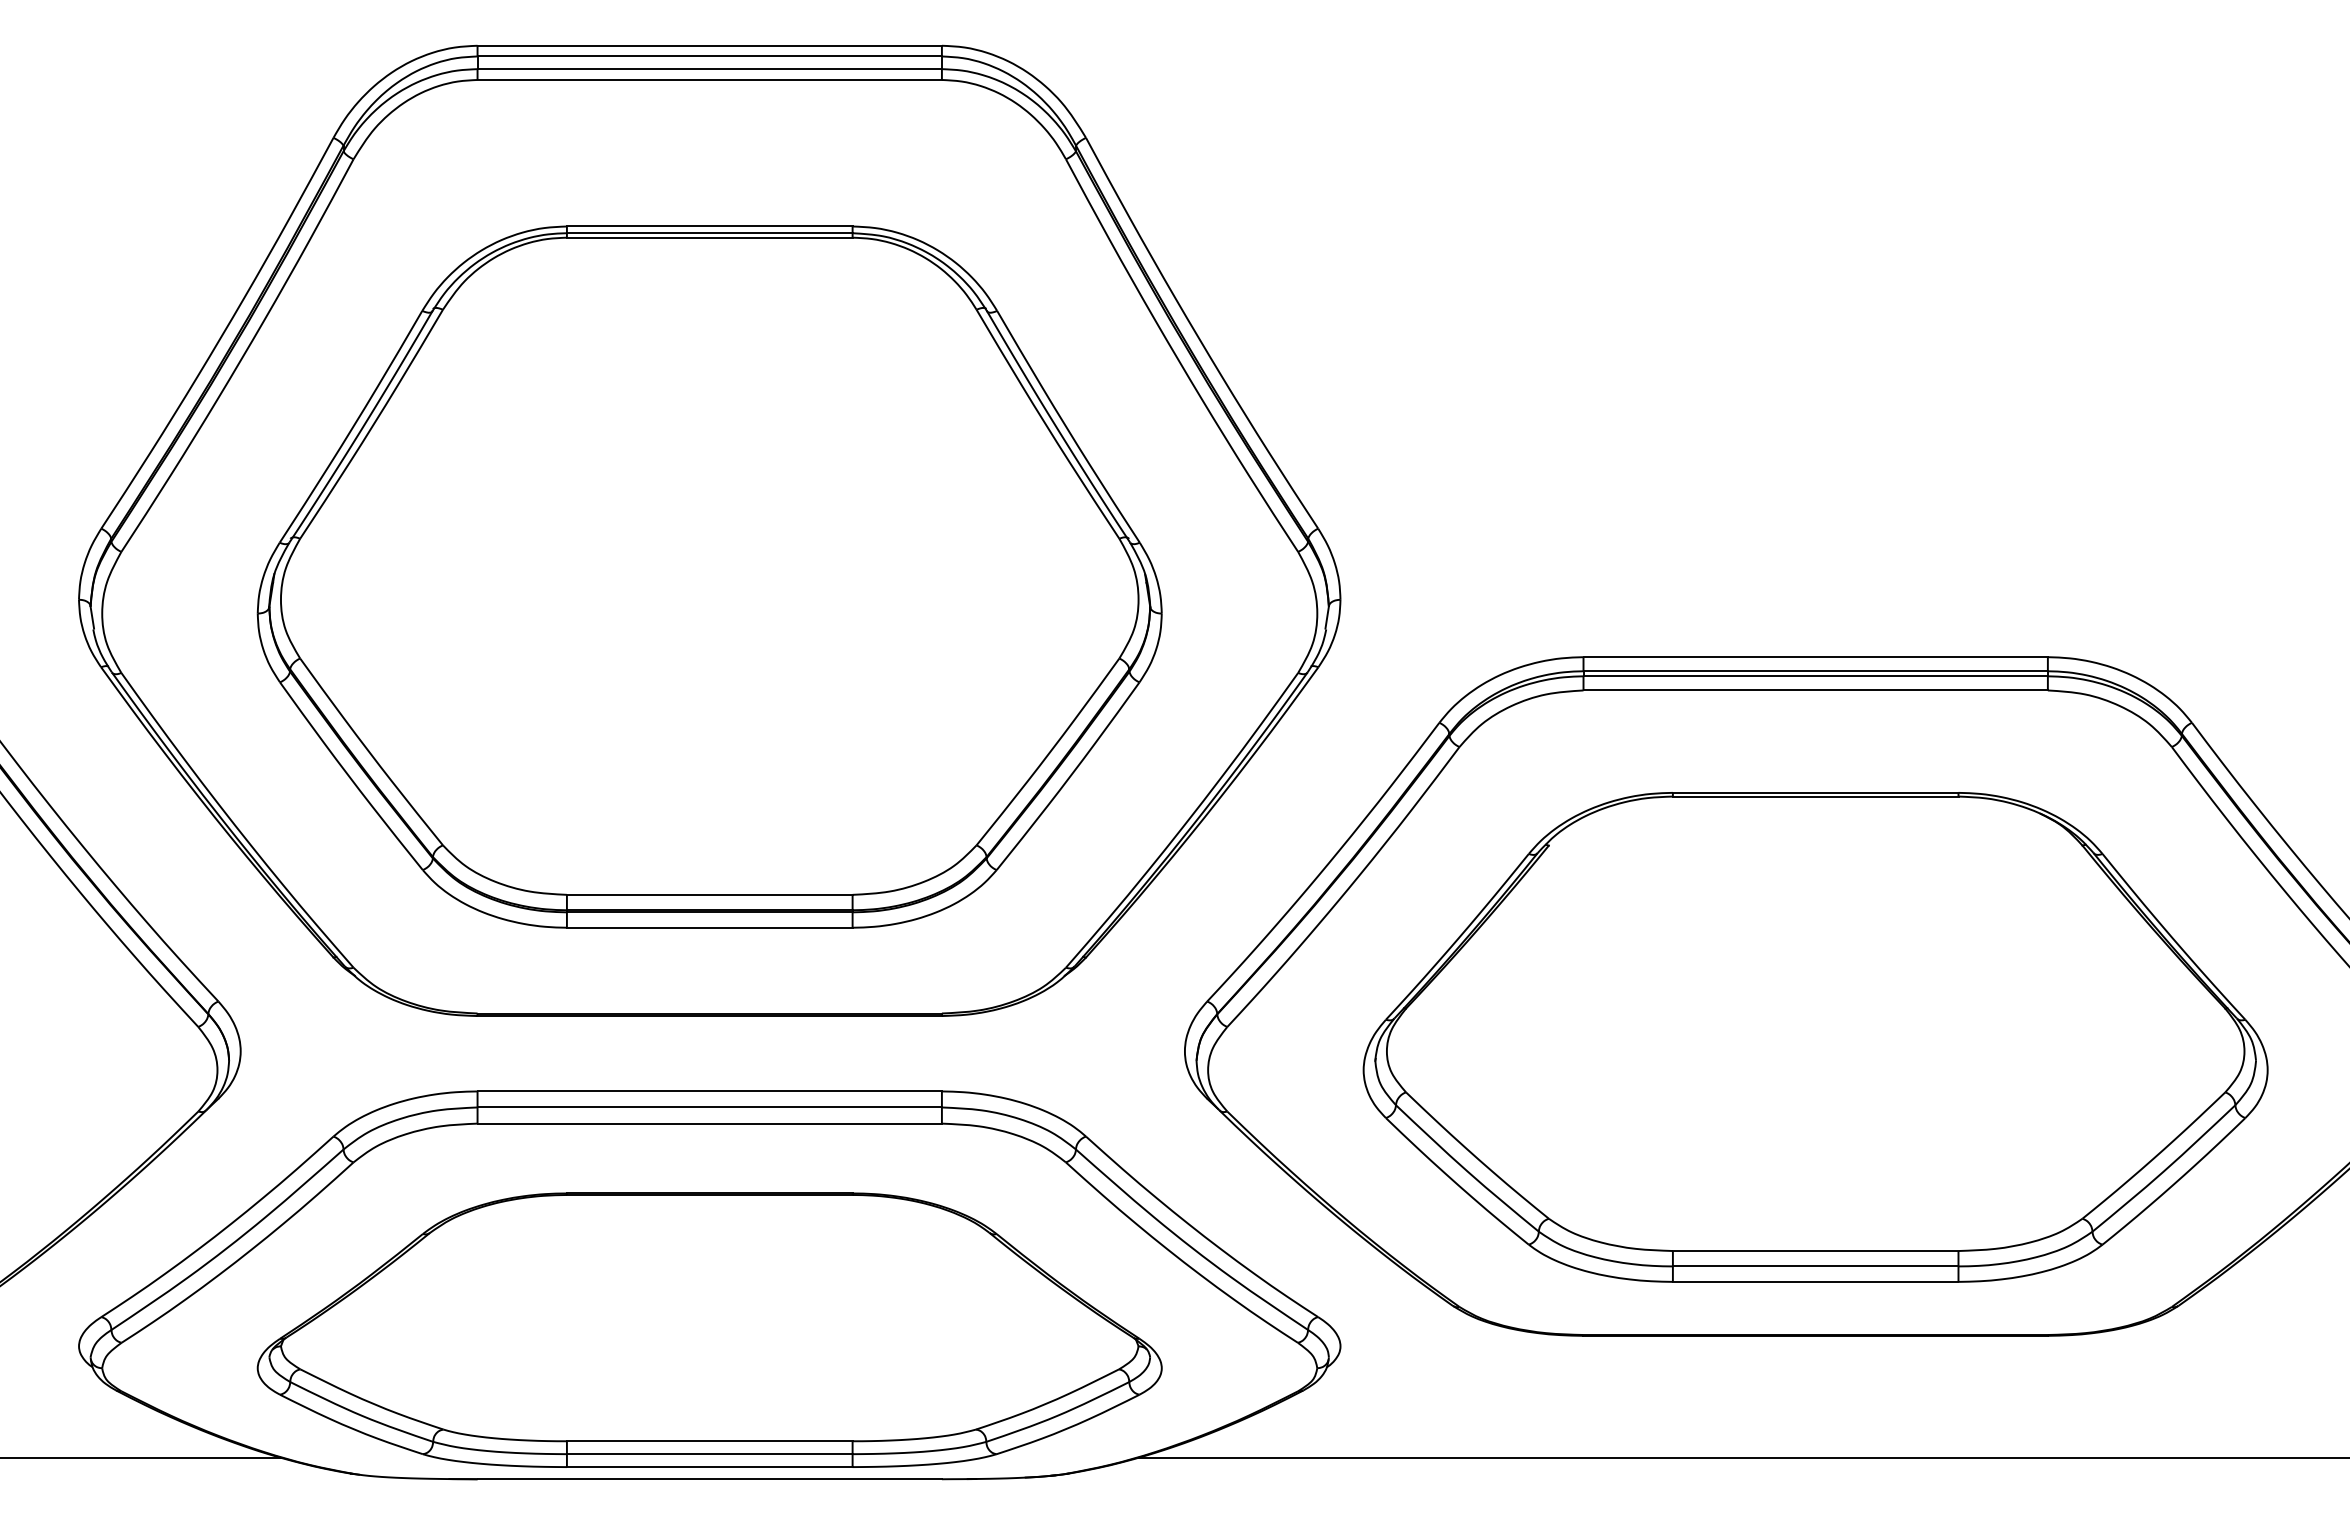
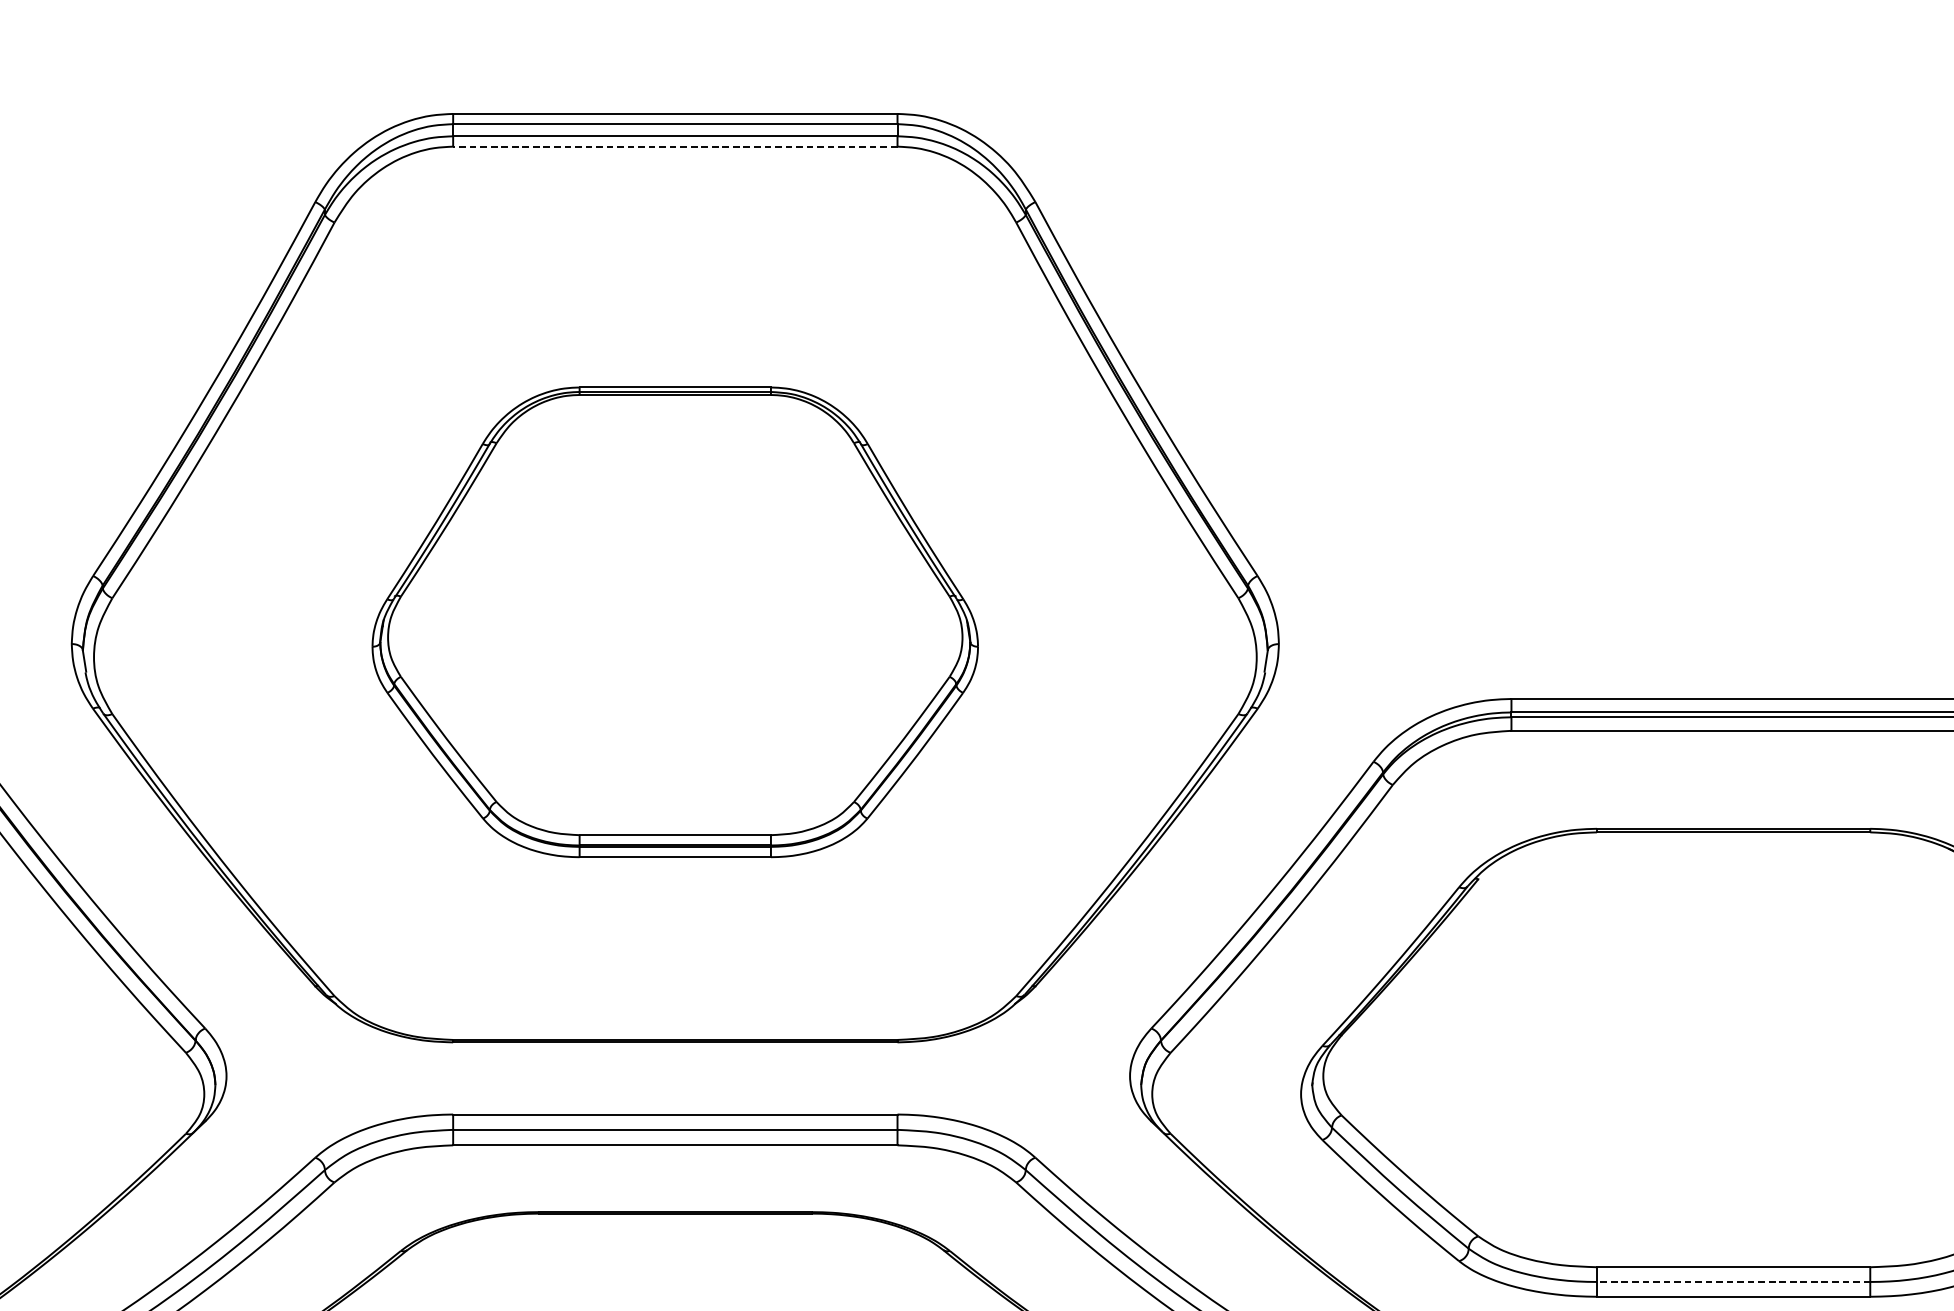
line: (709, 79) -> (675, 146), solid -> dashed
part: (709, 576) -> (675, 621), size x0.7
line: (1815, 1266) -> (1733, 1282), solid -> dashed

